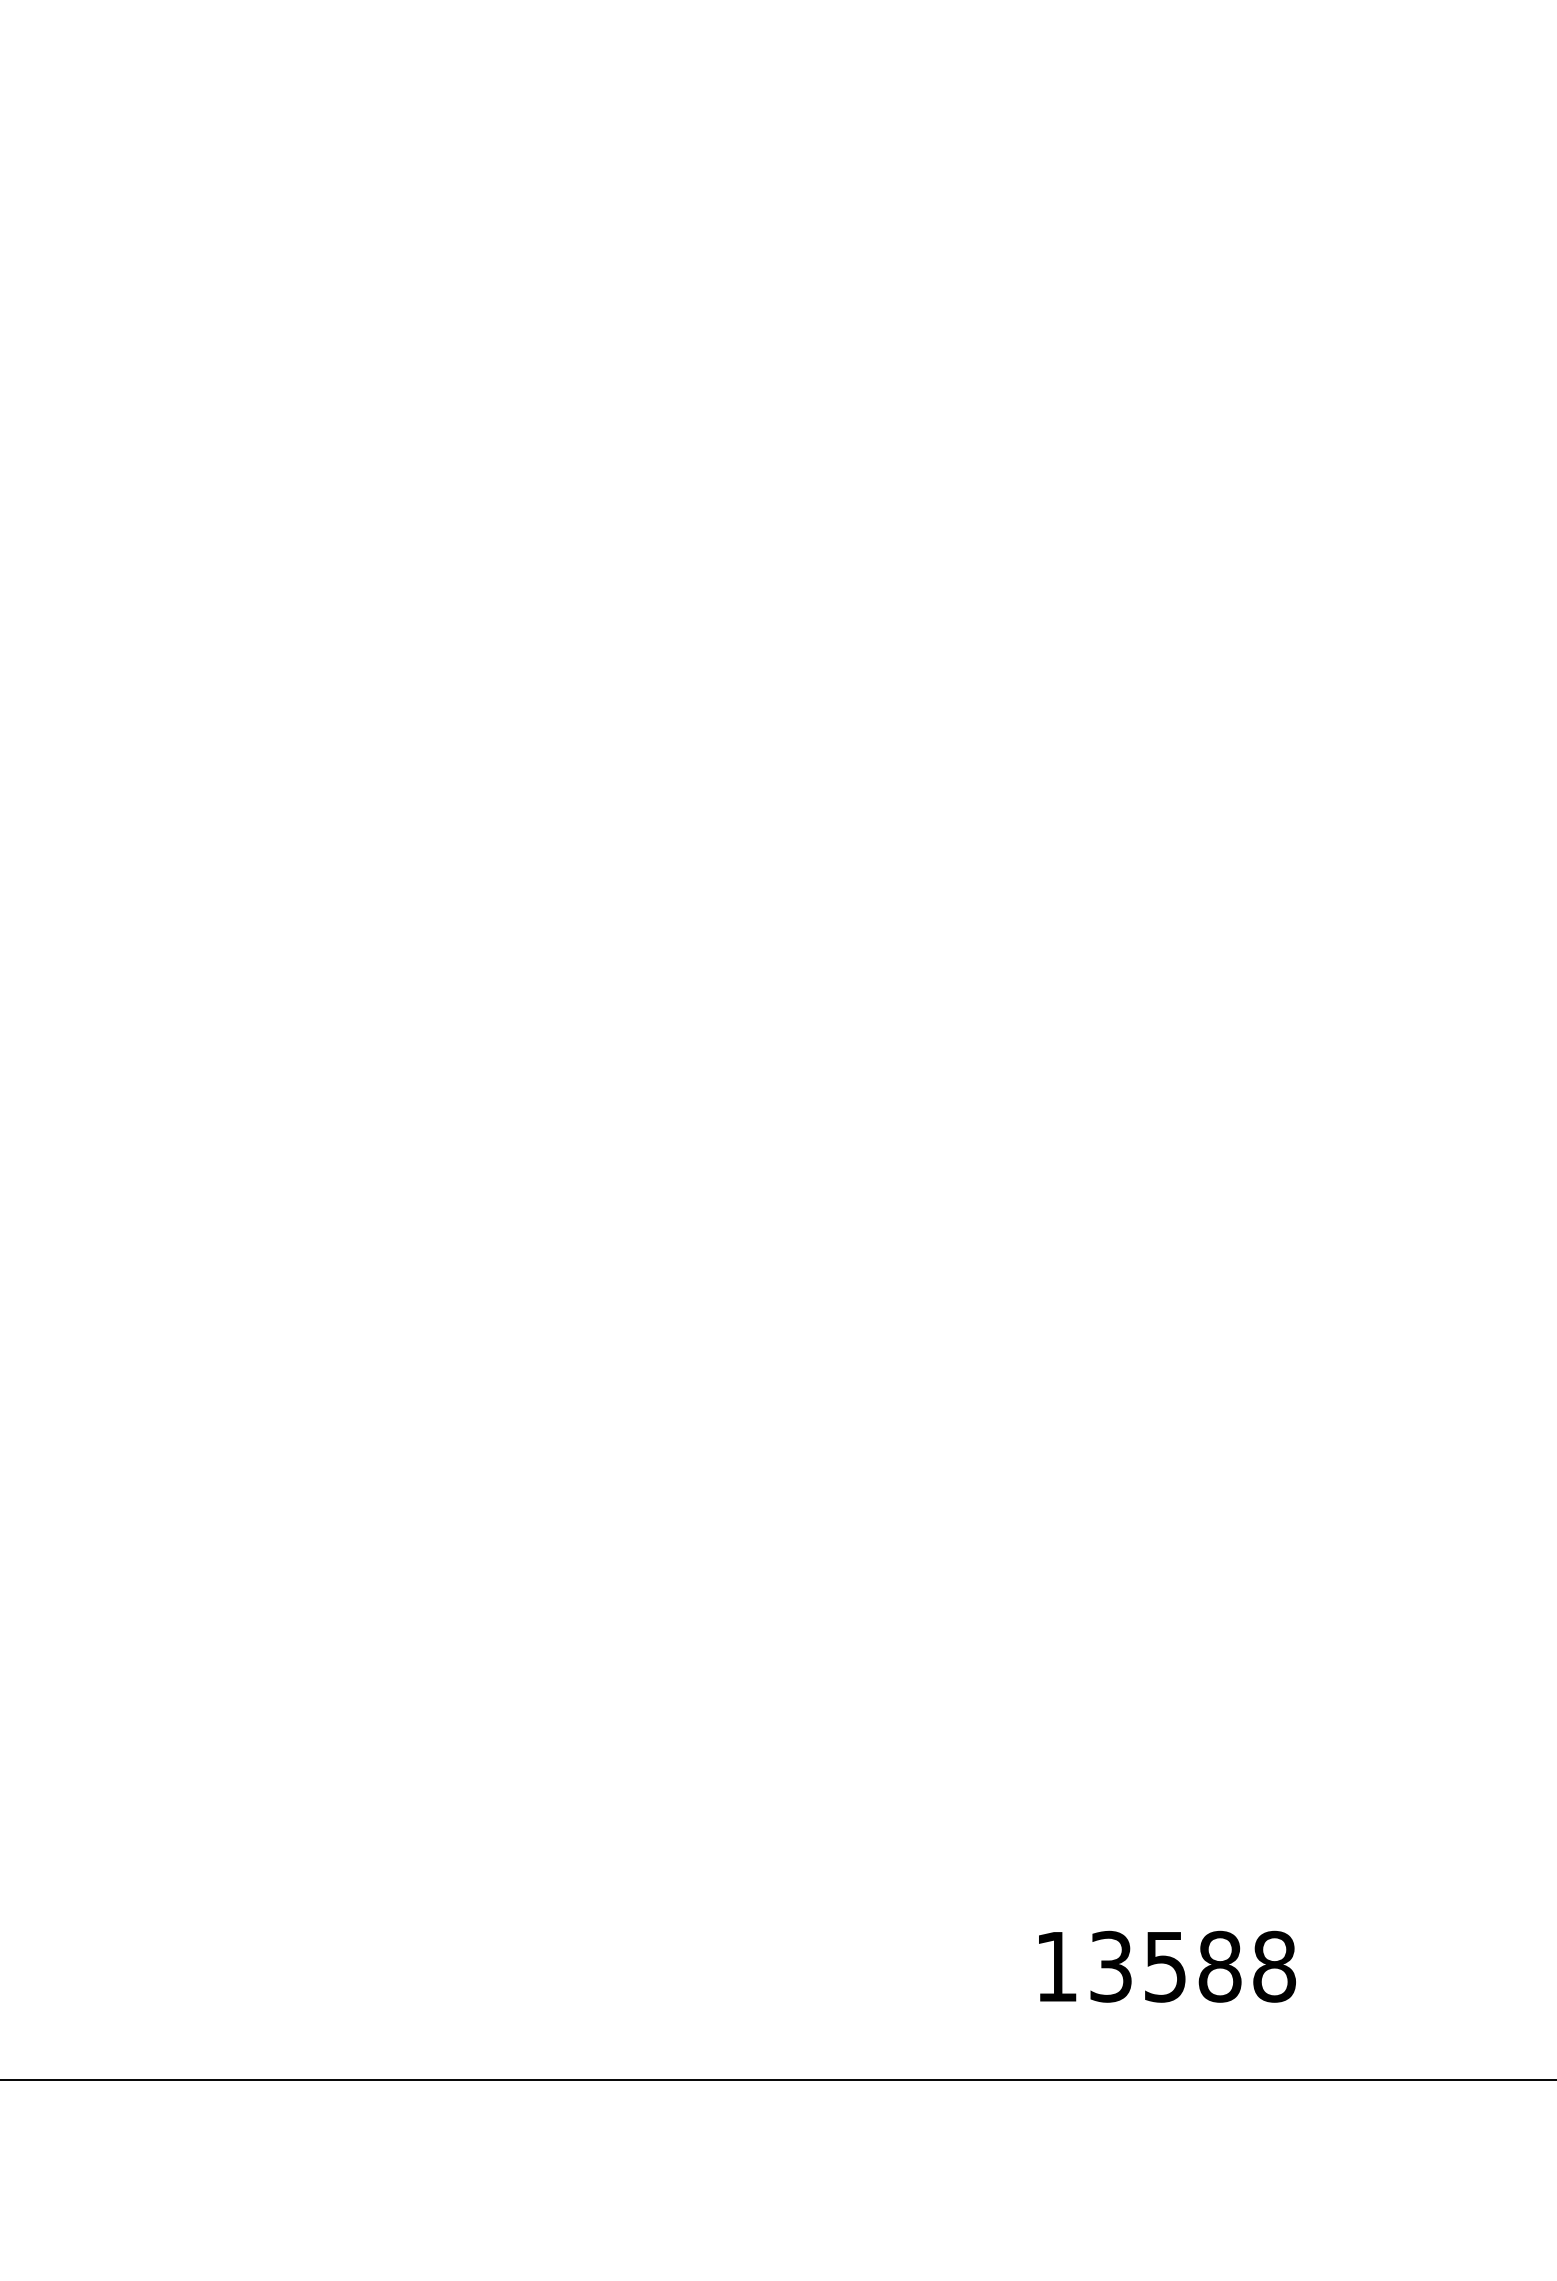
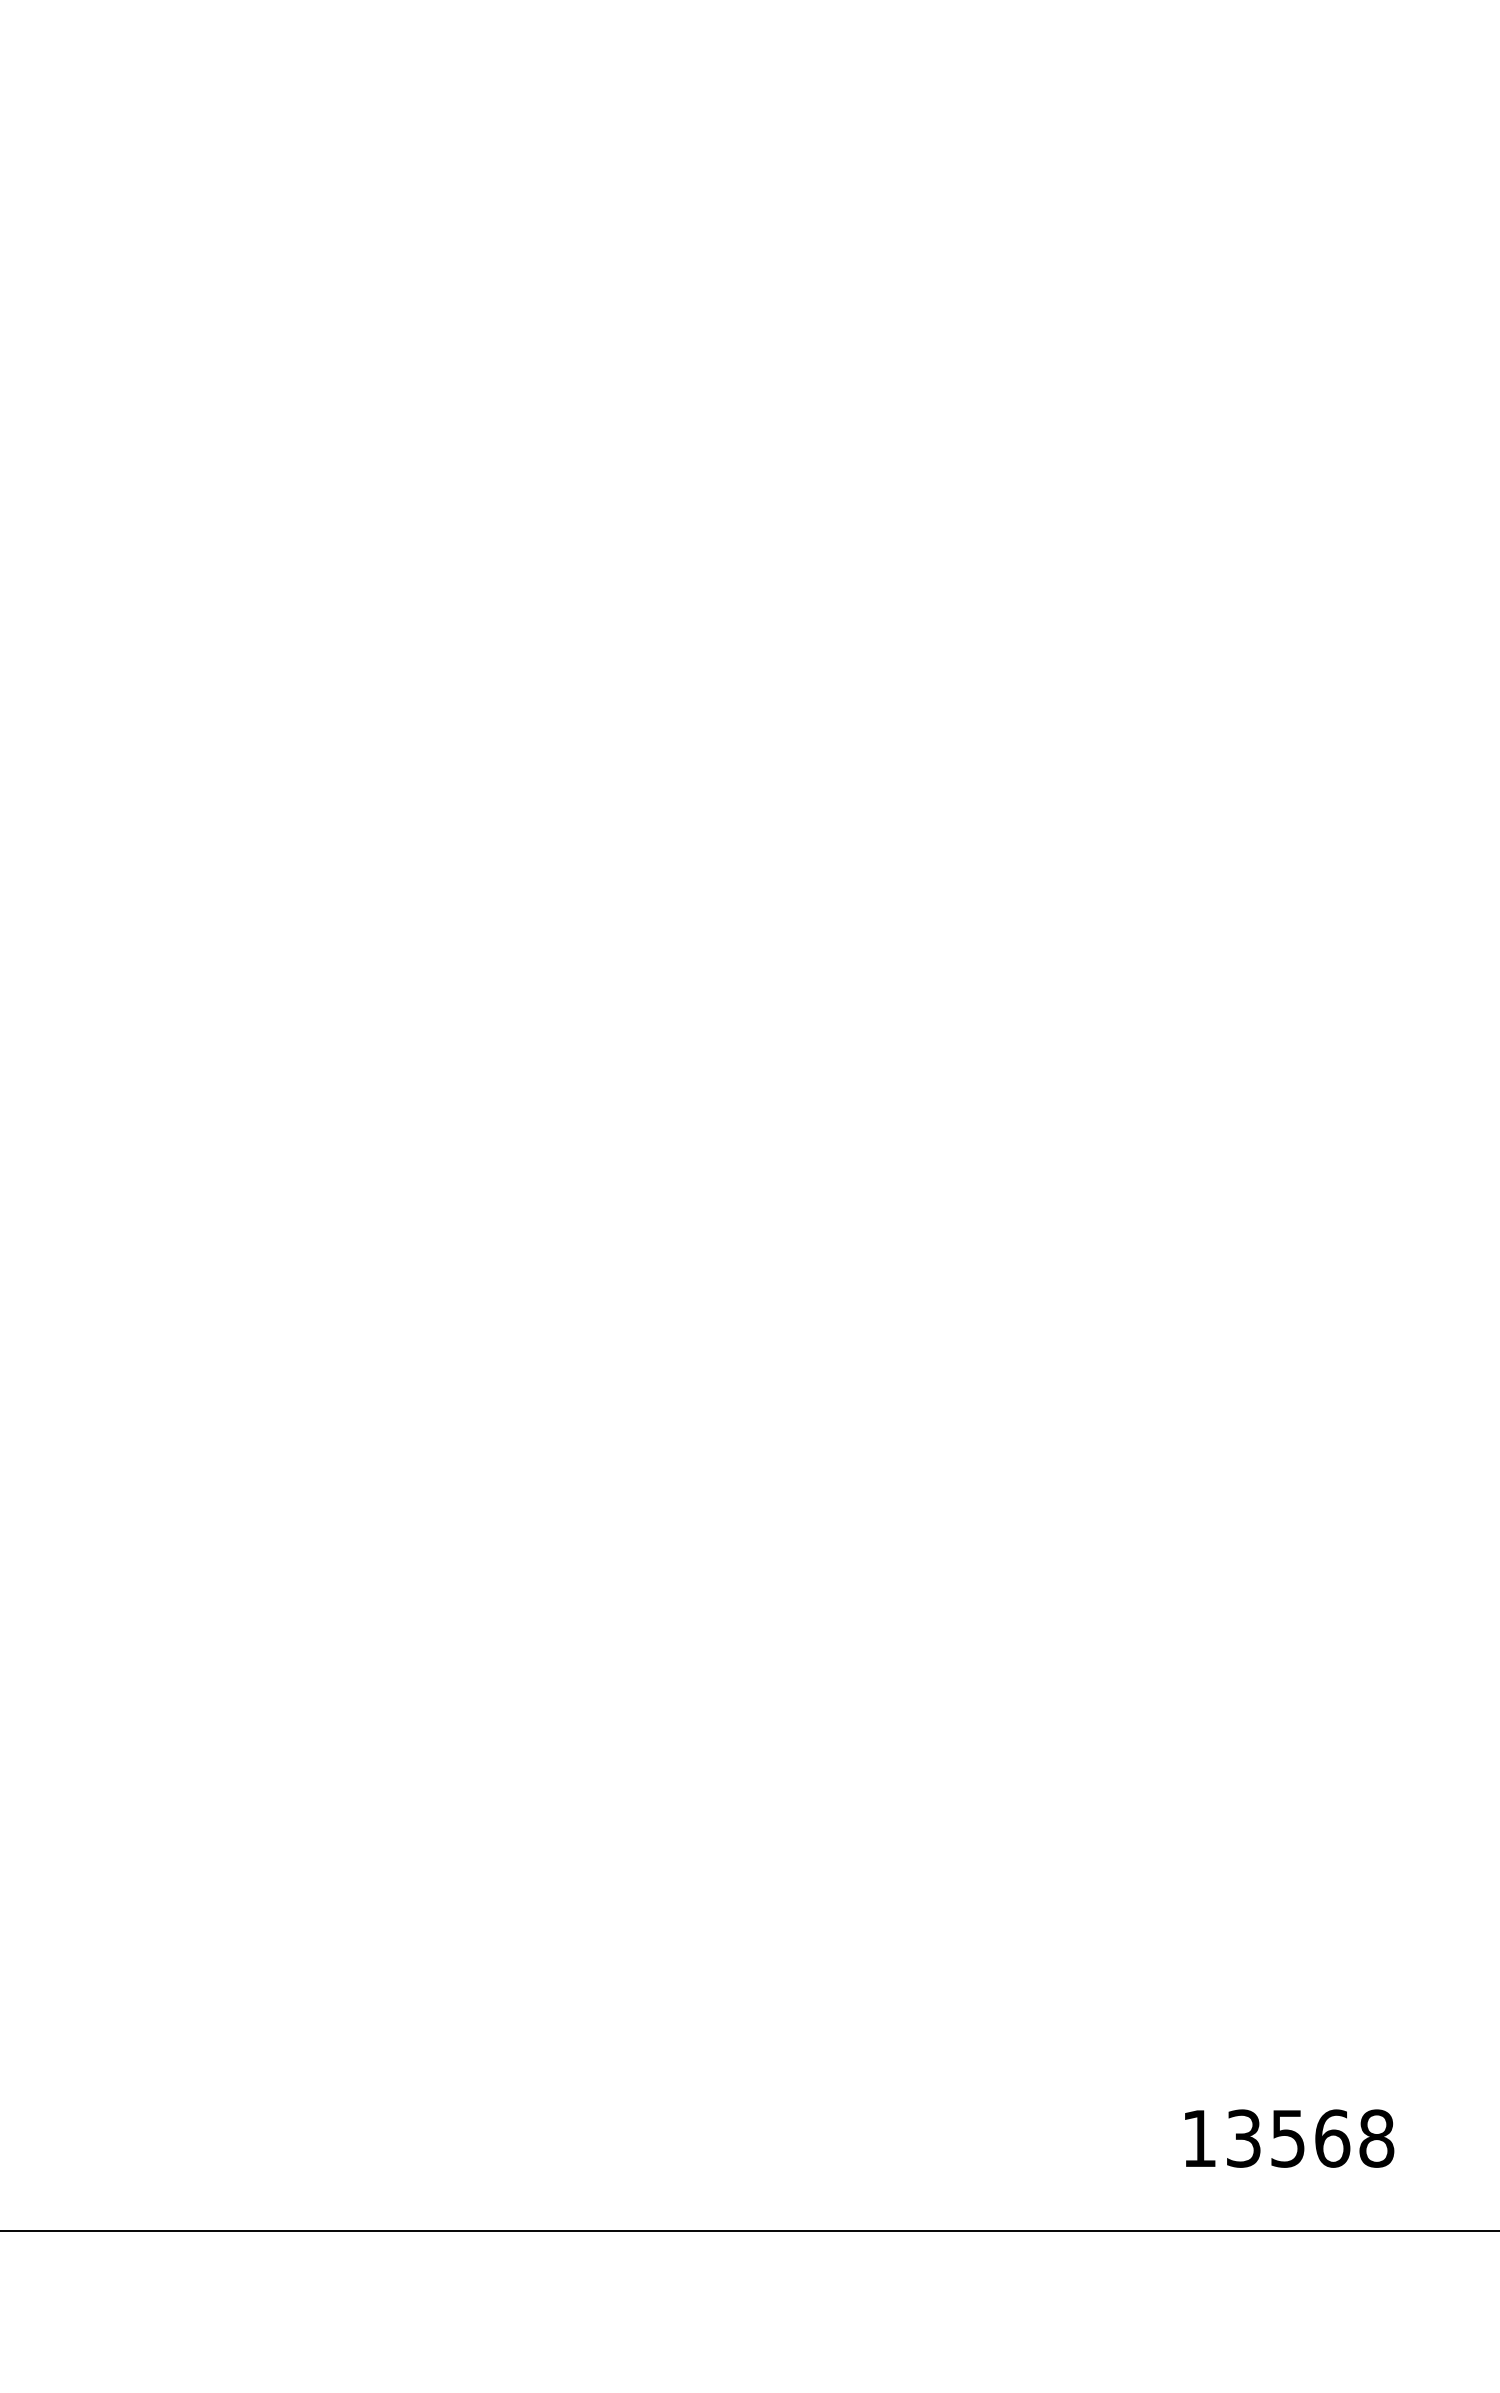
text: (1220, 1966) -> (1332, 2138), 13588 -> 13568

